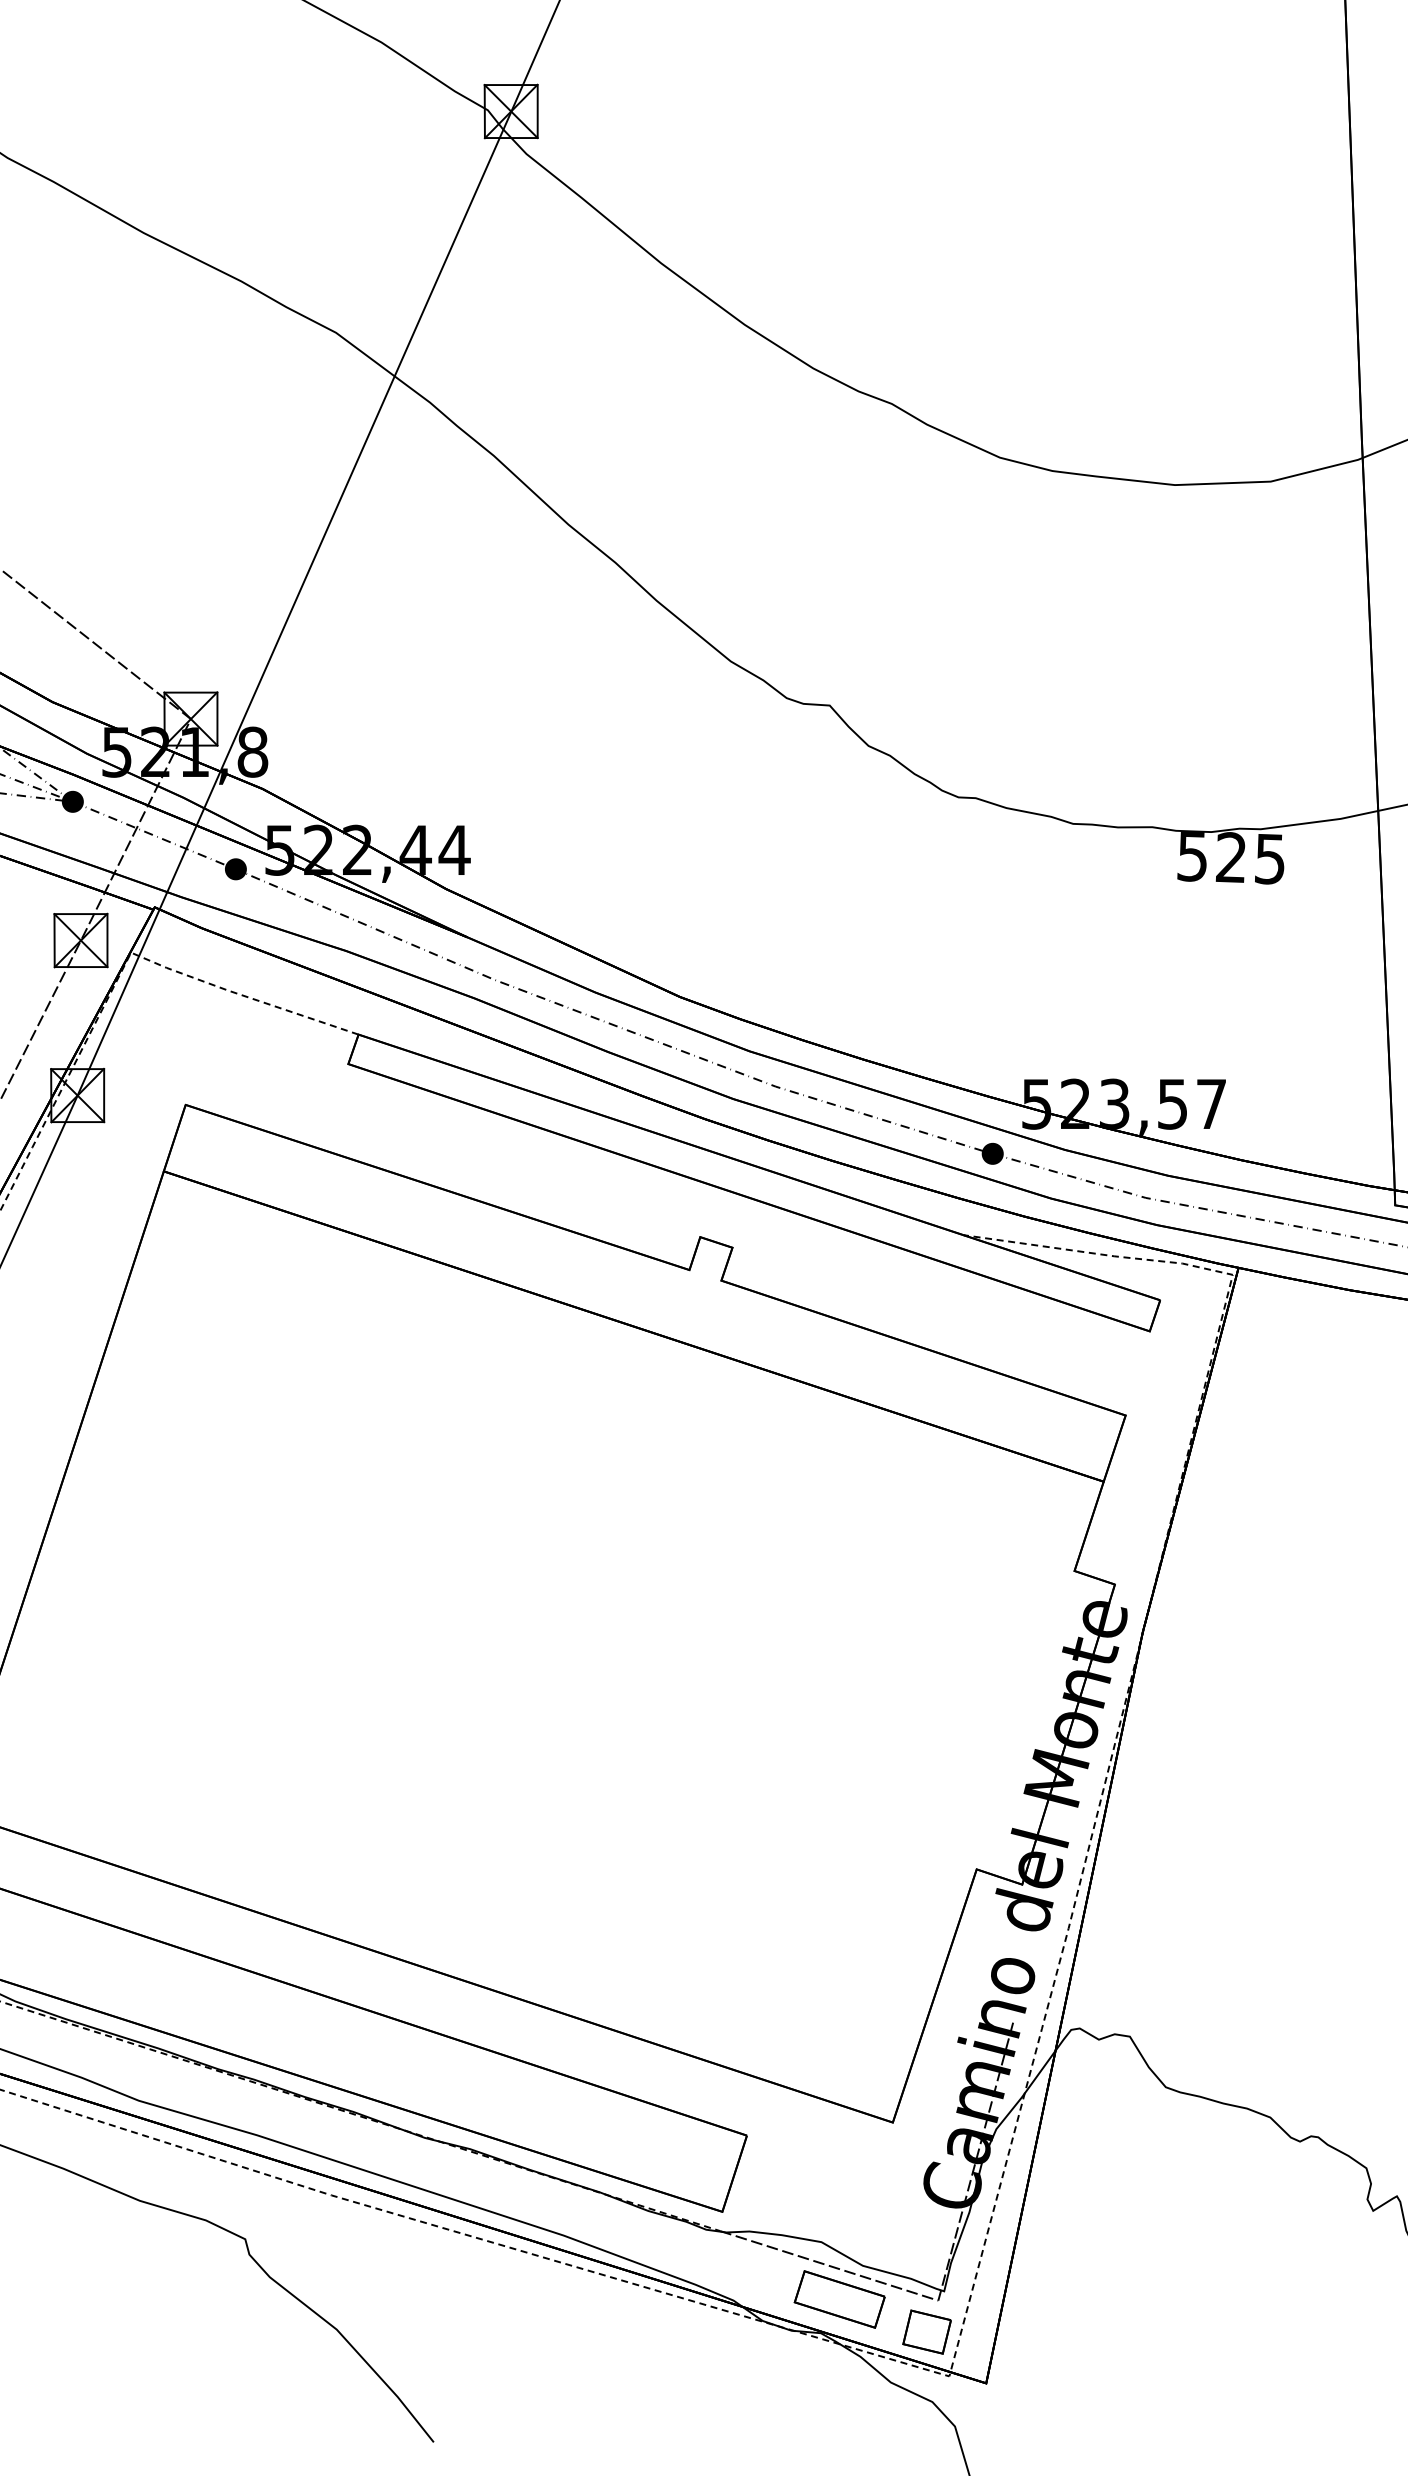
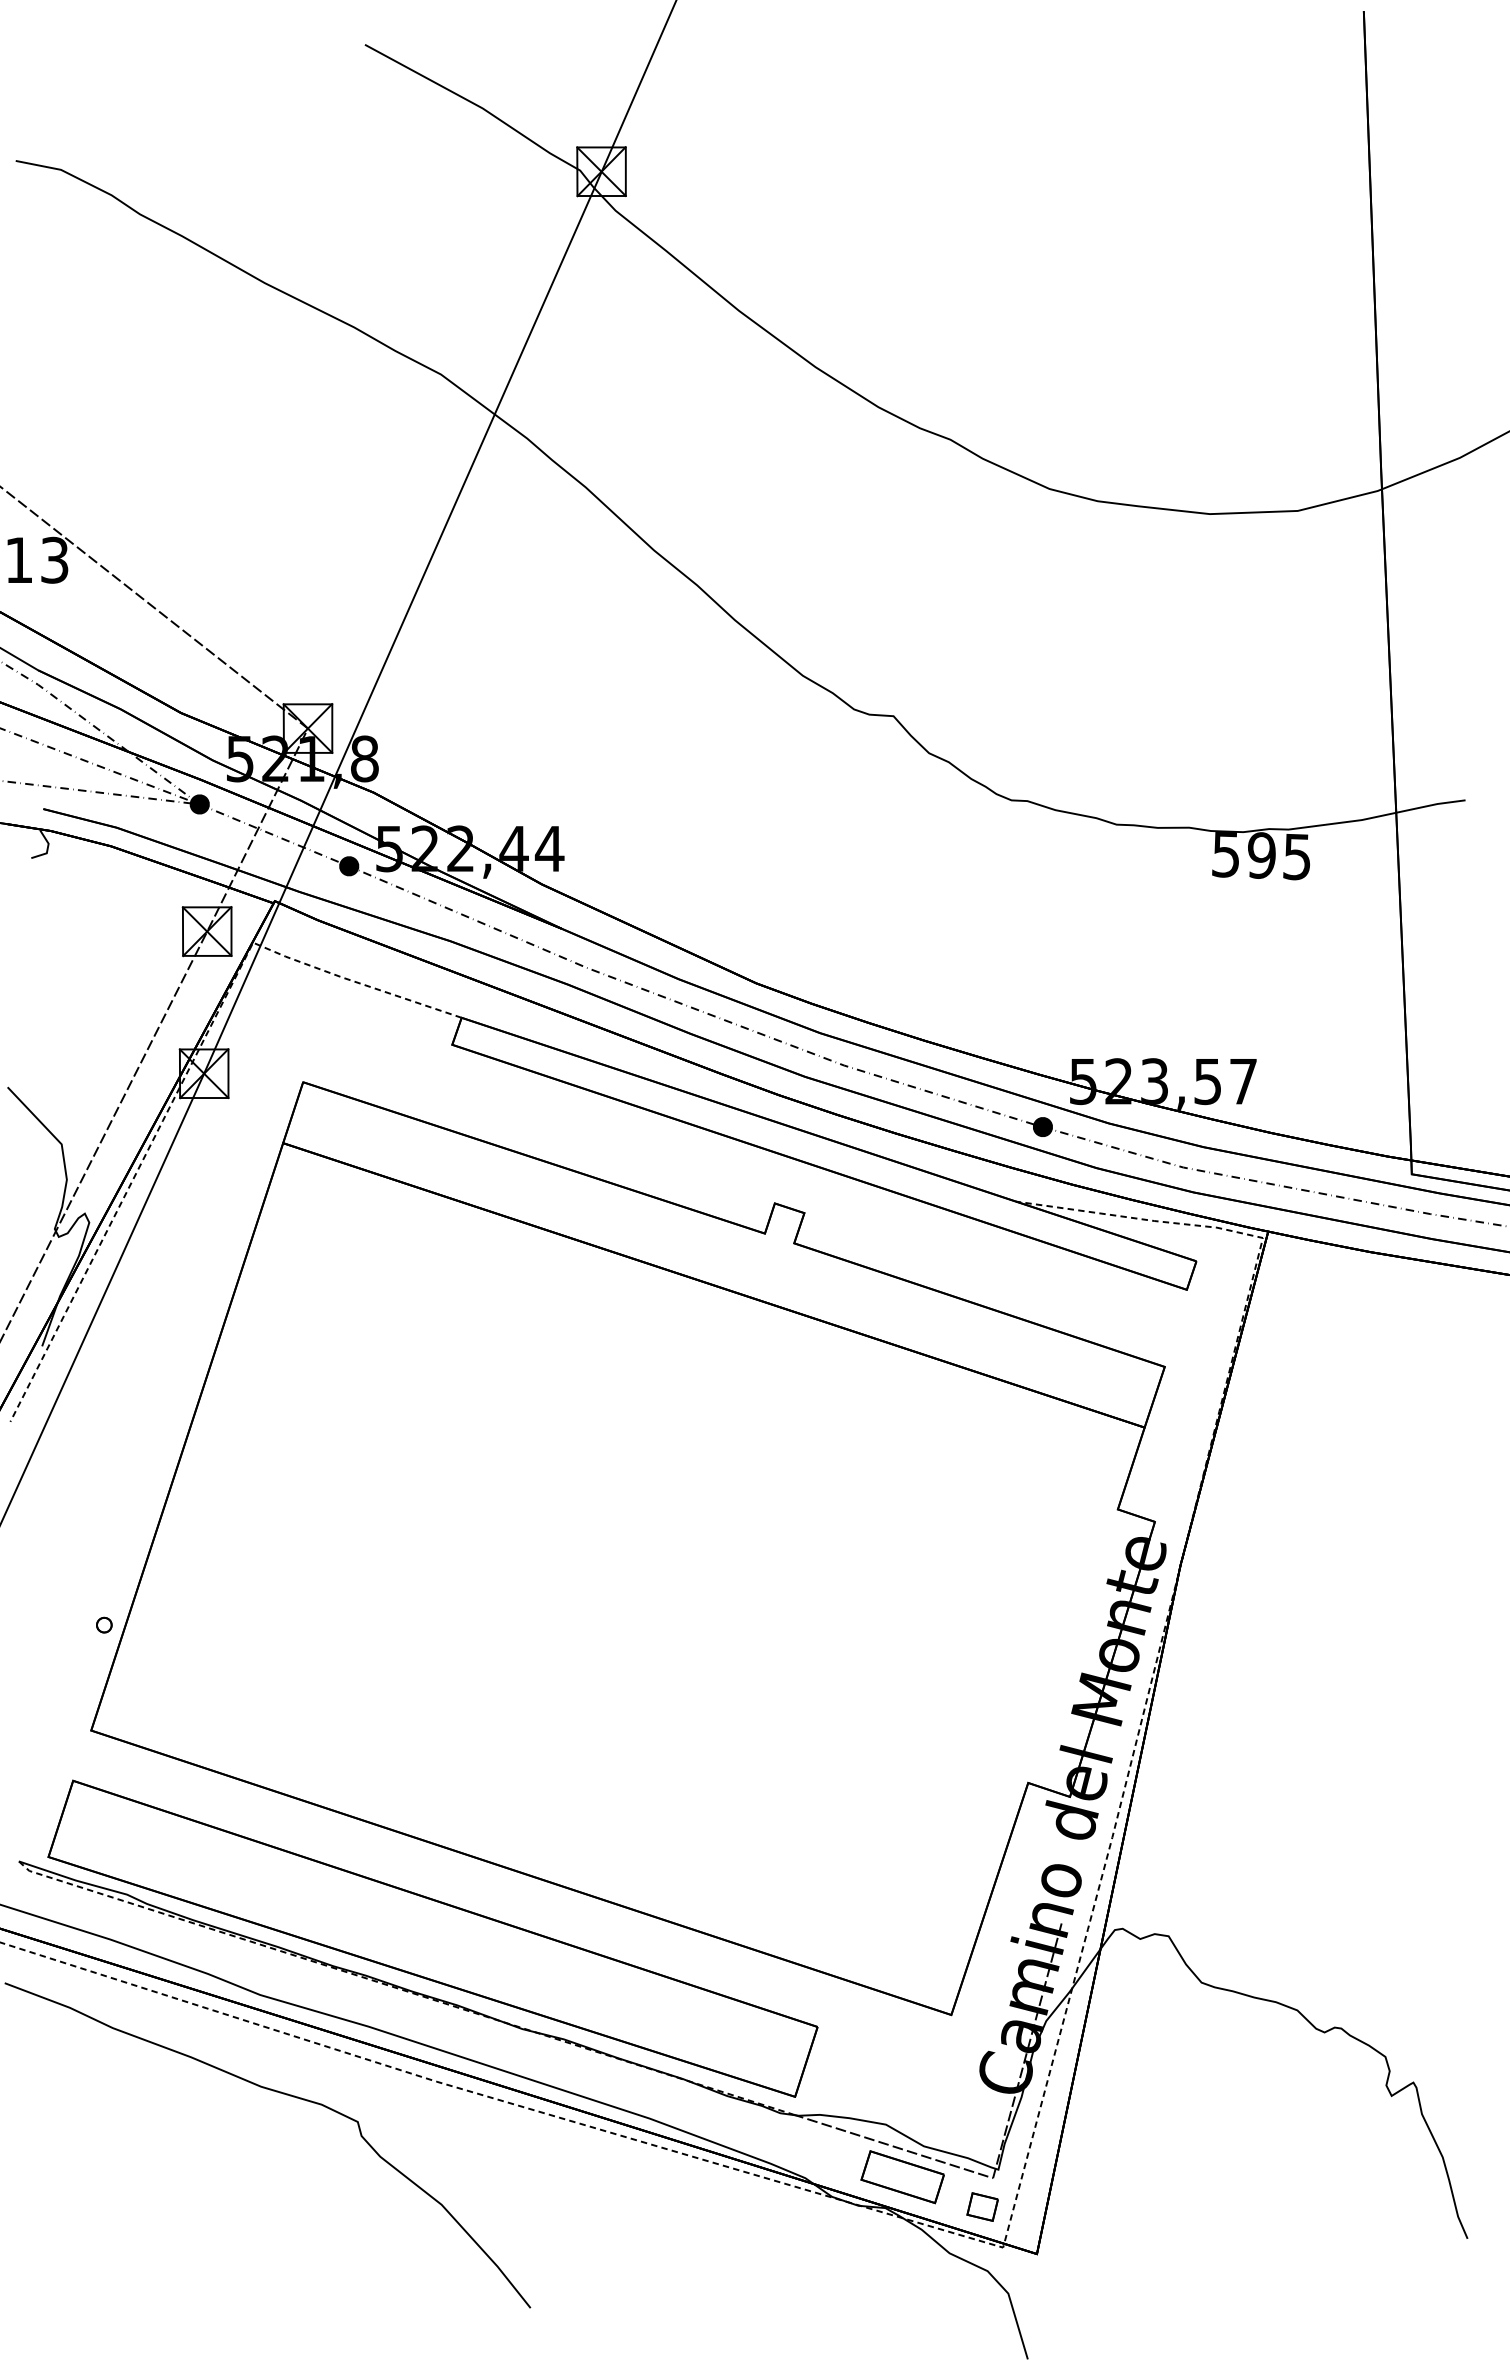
text: (1231, 857) -> (1261, 855), 525 -> 595
part: (926, 2331) -> (982, 2206), size x0.7

